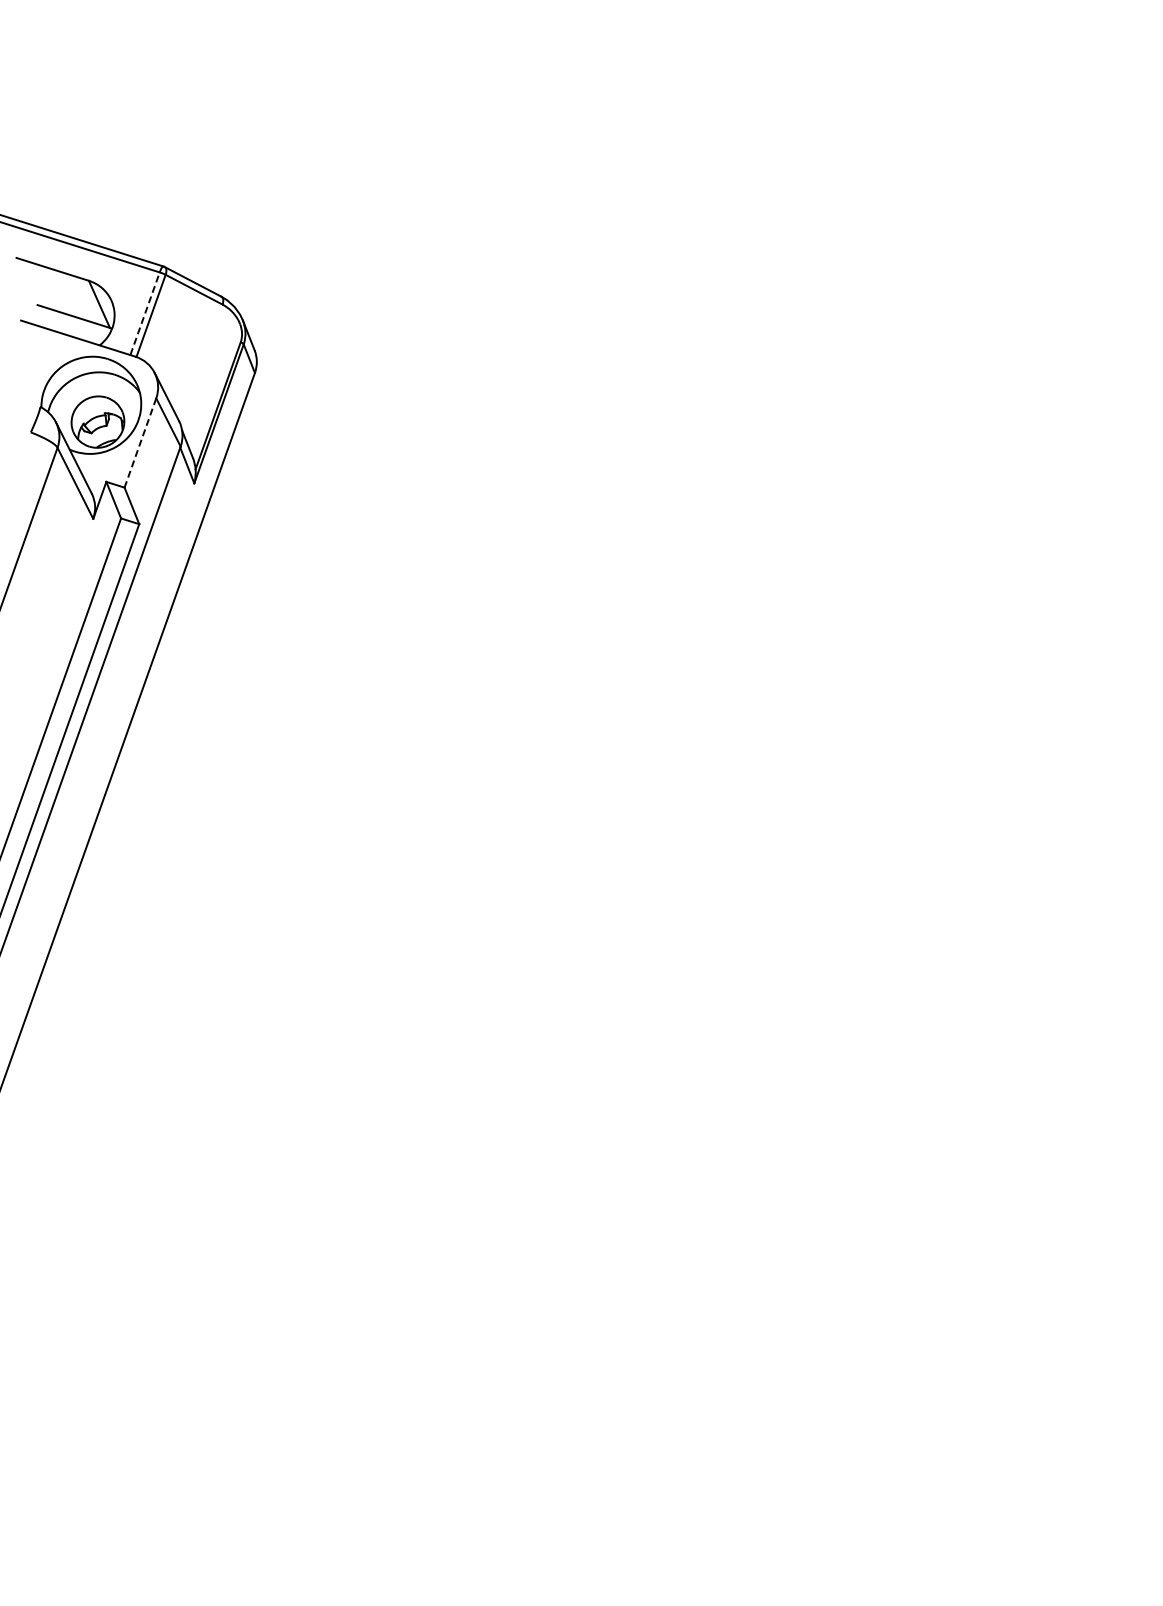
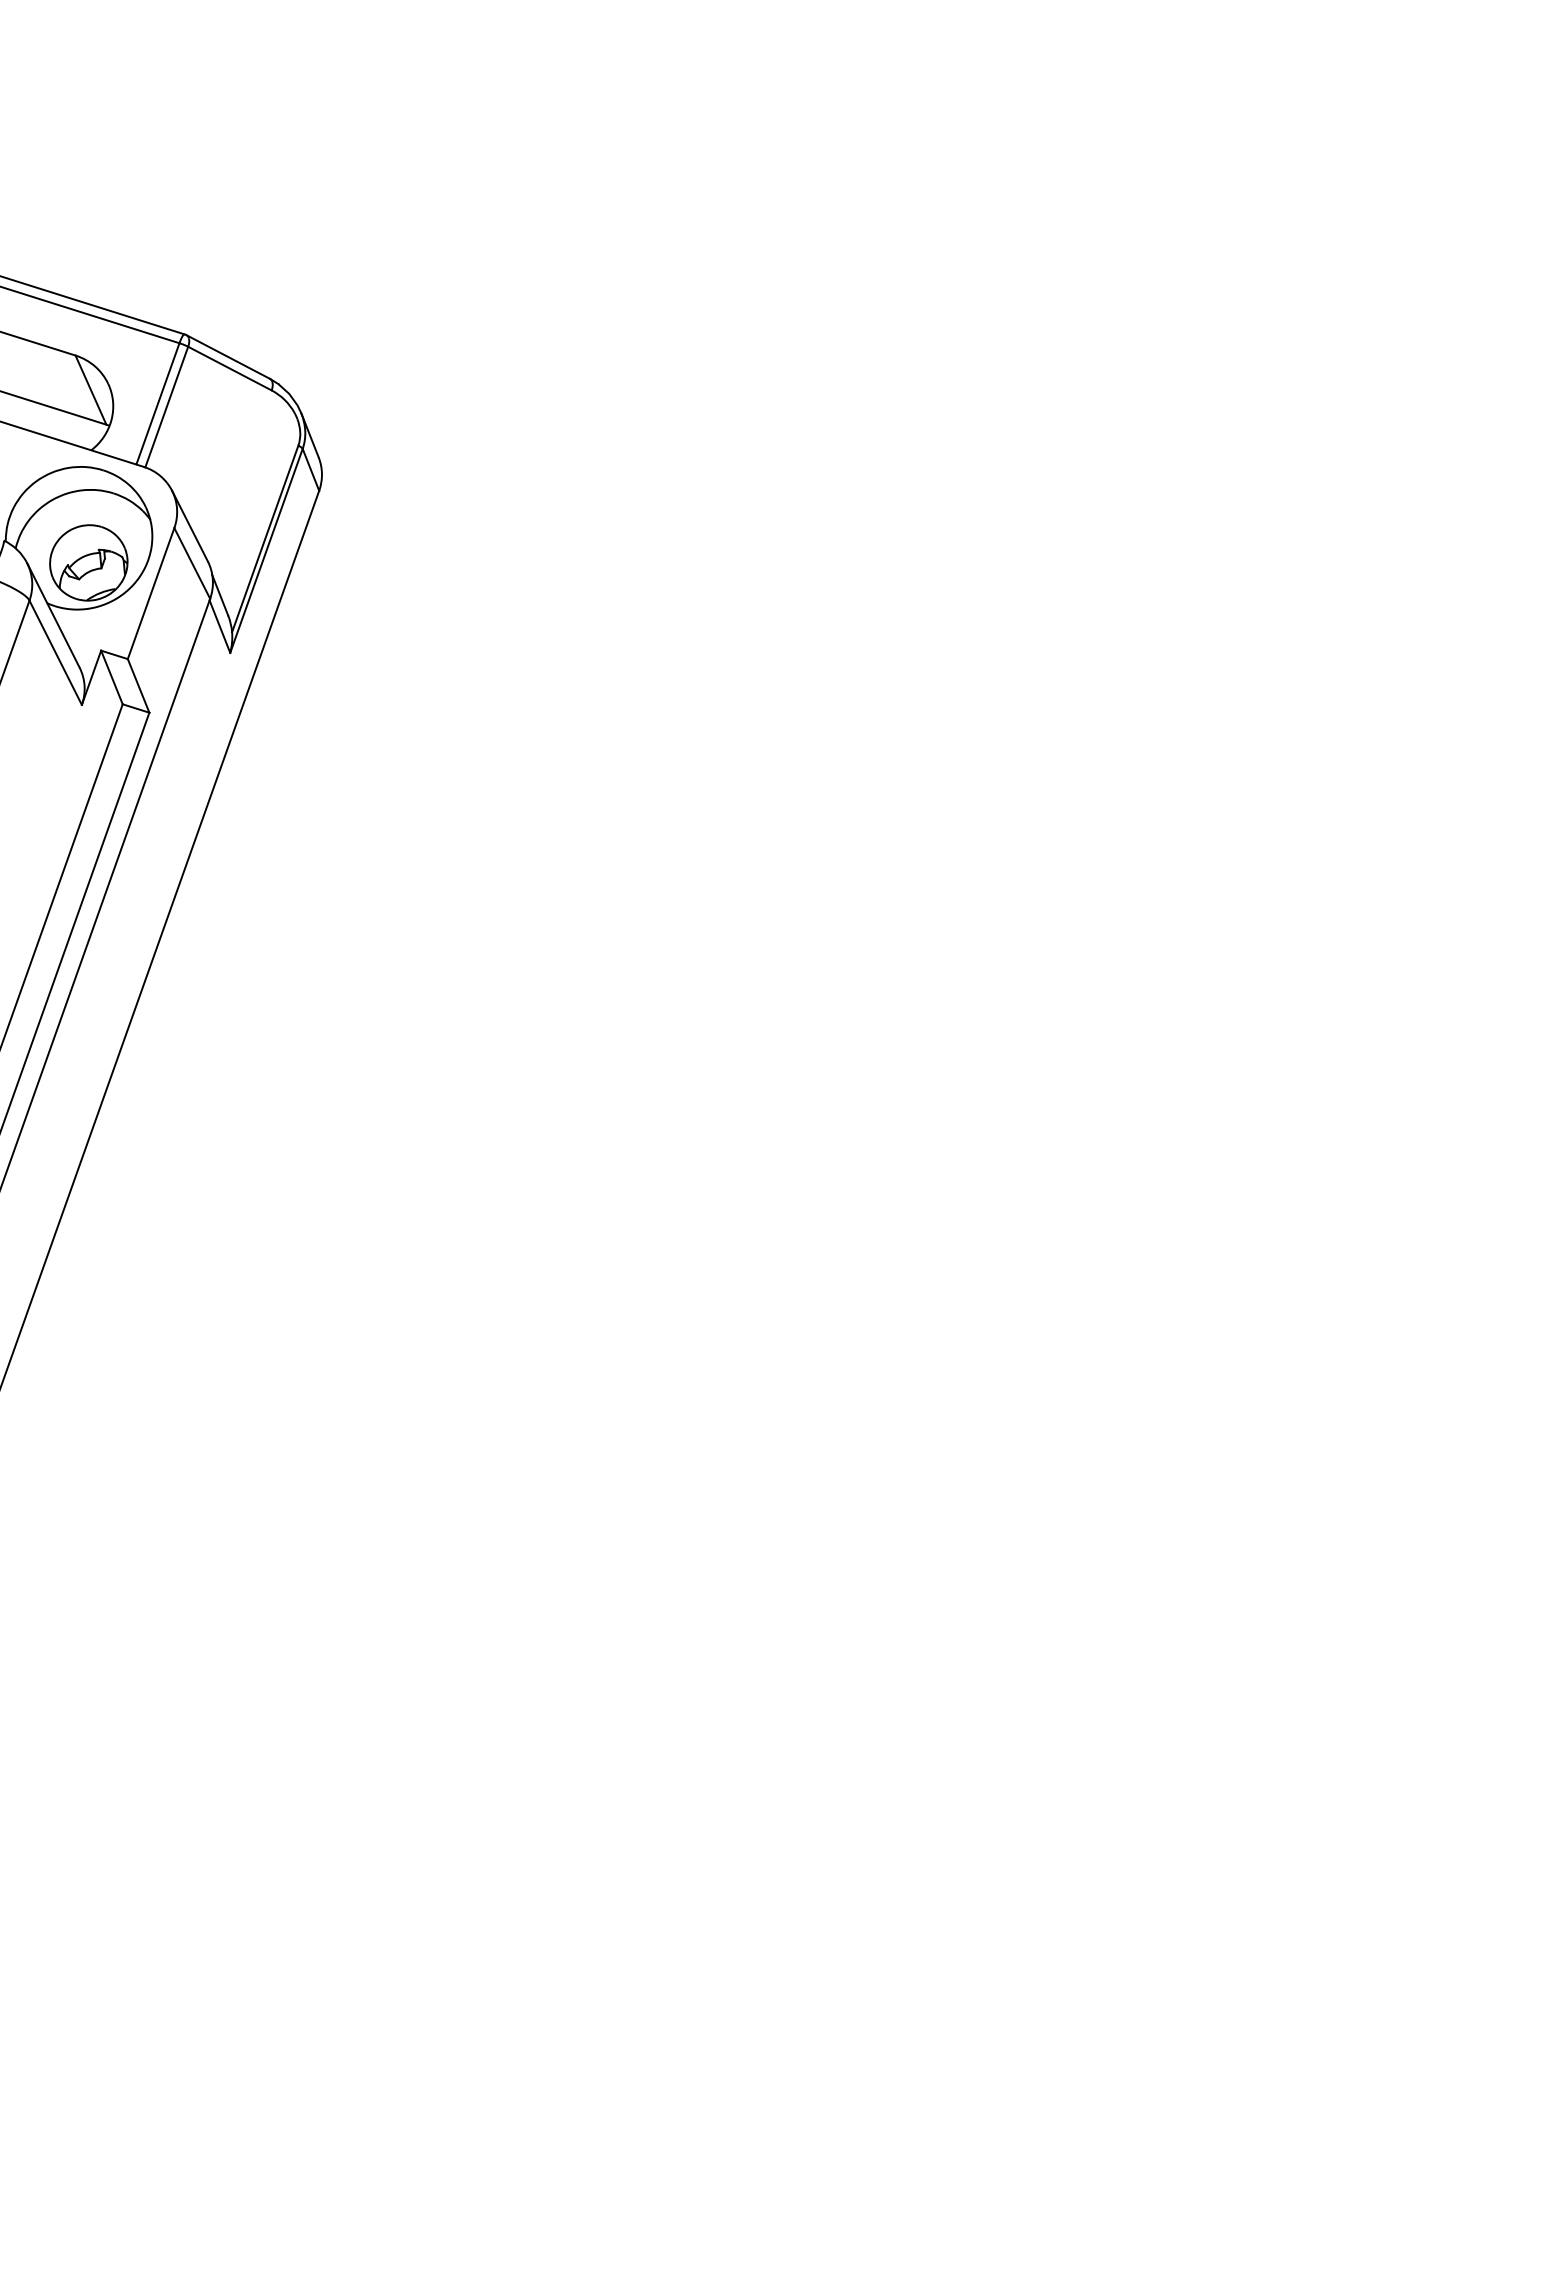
line: (145, 313) -> (158, 403), dashed -> solid
line: (140, 443) -> (151, 594), dashed -> solid

